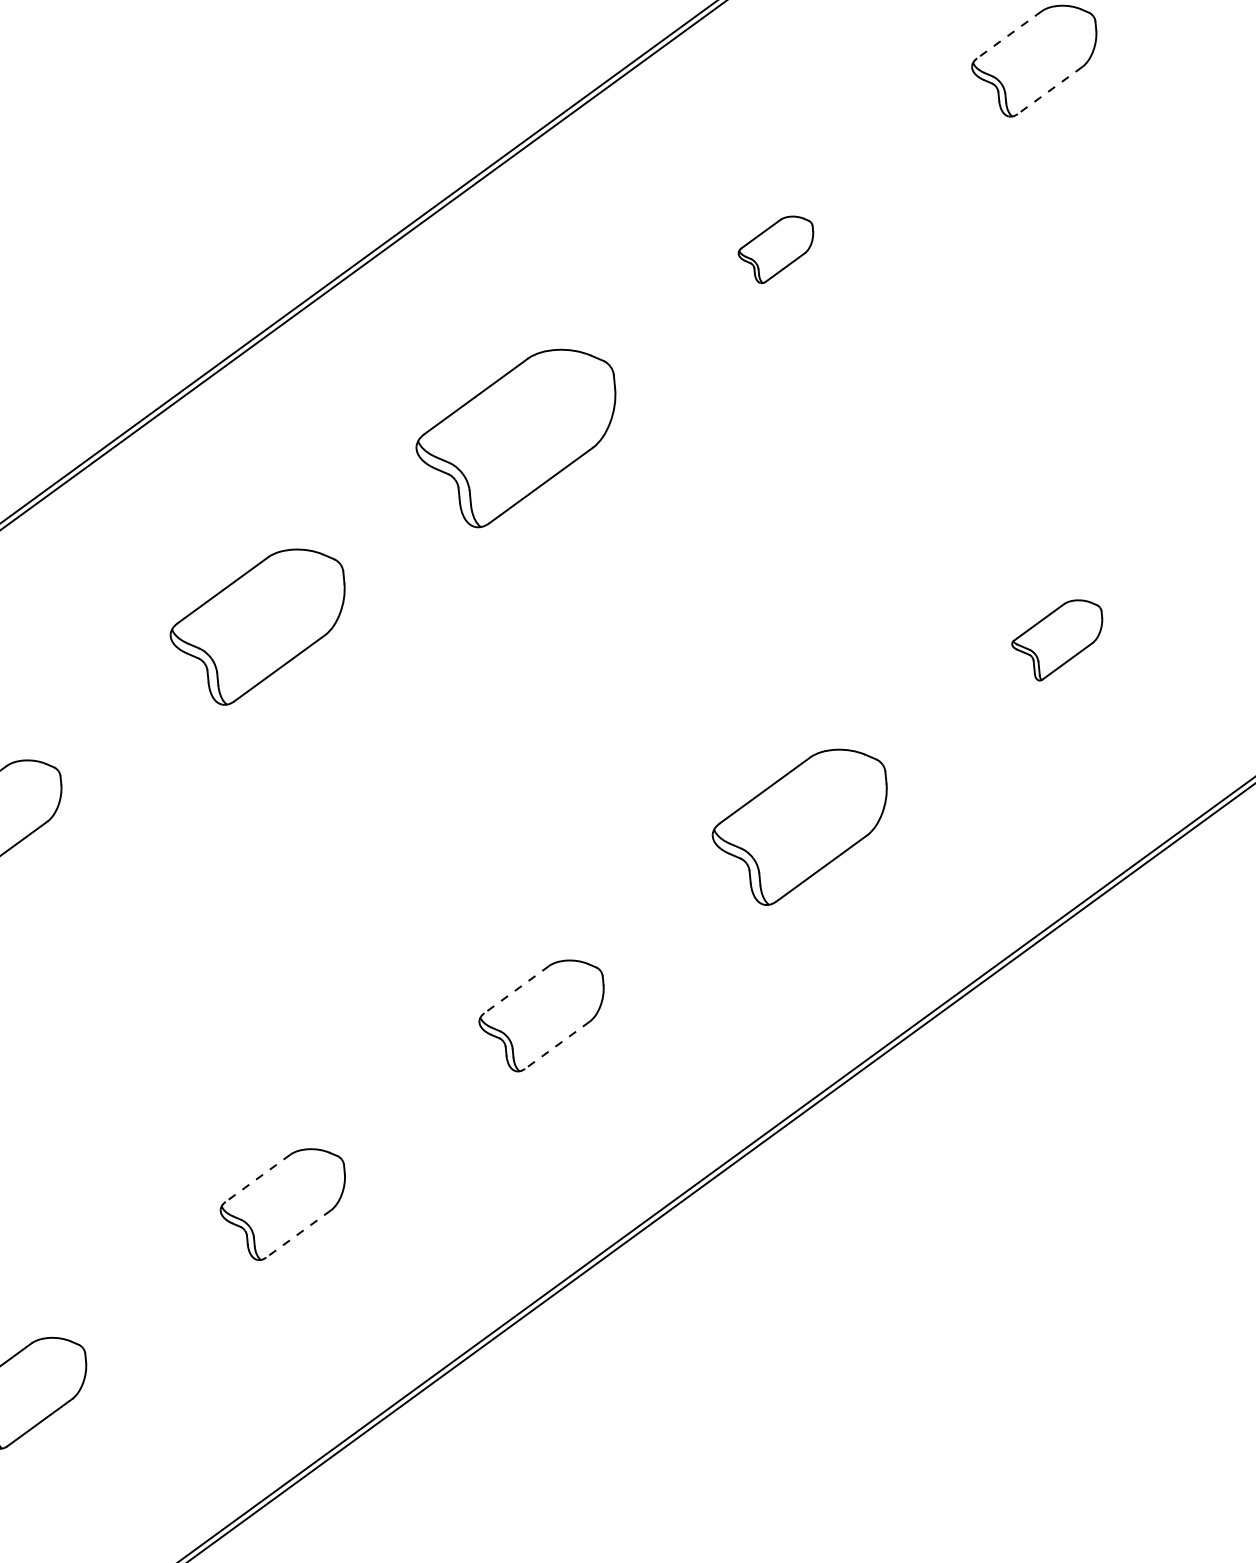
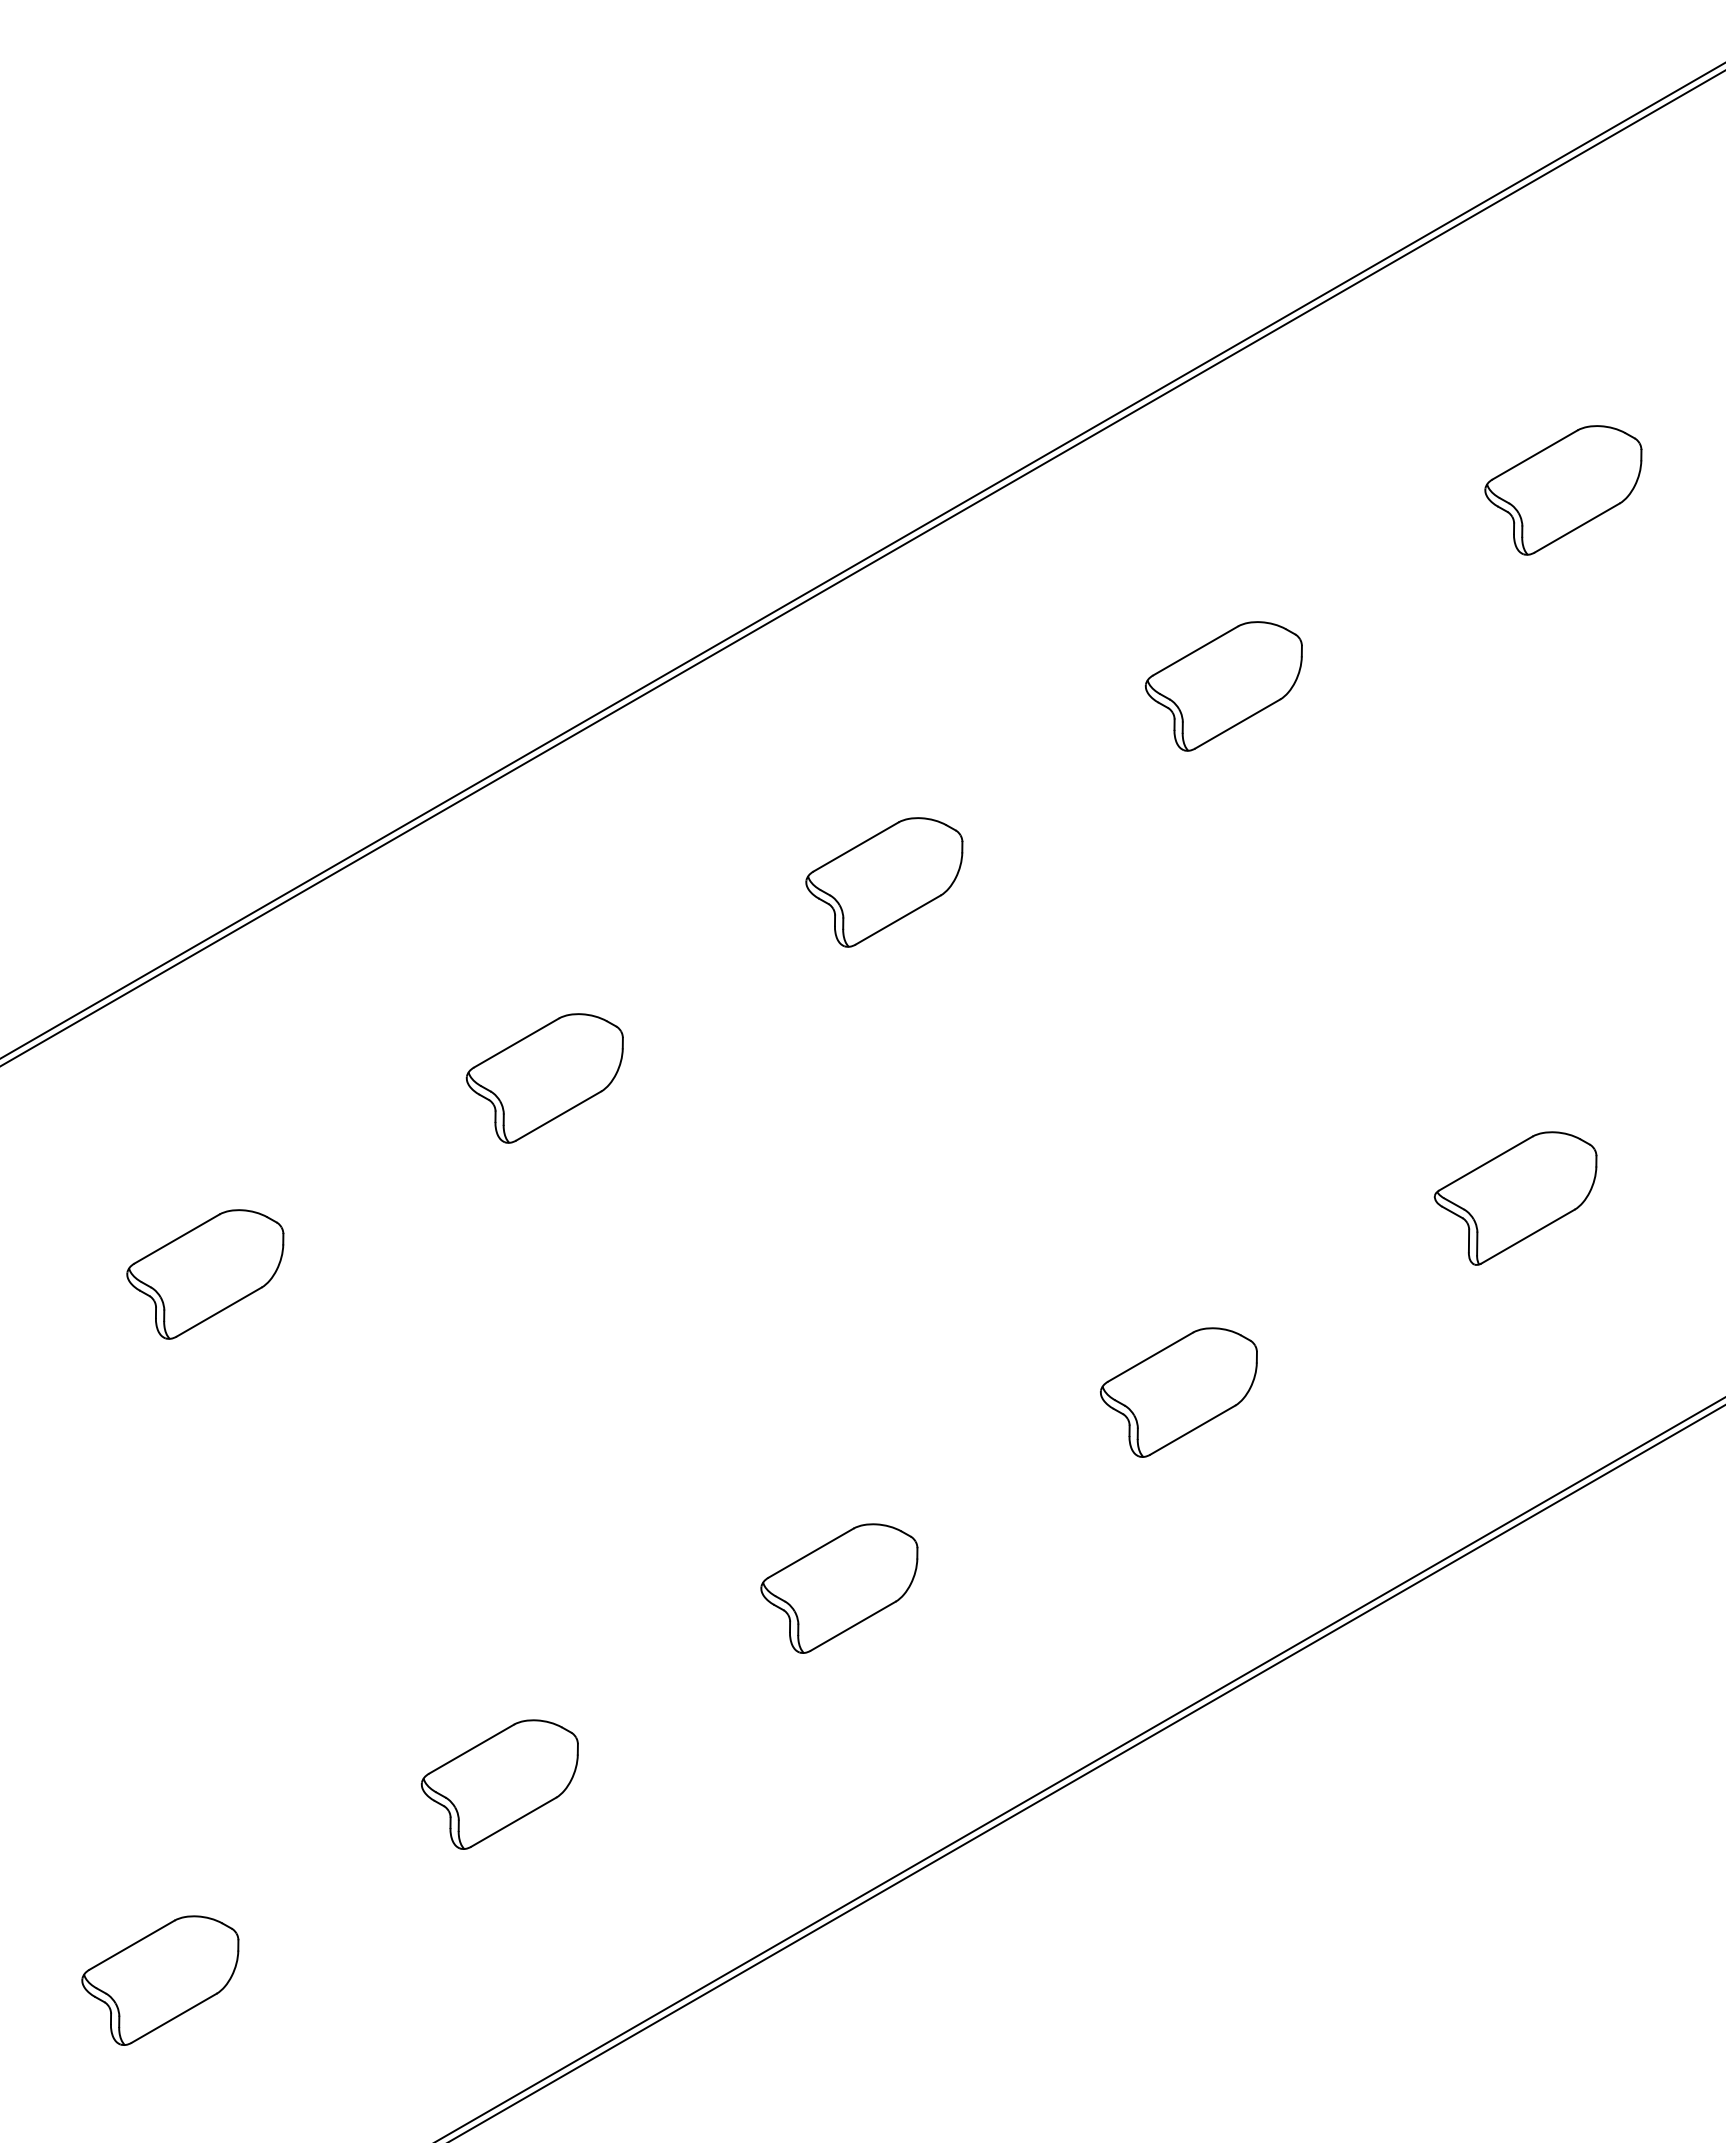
line: (1009, 35) -> (1534, 455), dashed -> solid
line: (1049, 90) -> (1576, 528), dashed -> solid
part: (776, 249) -> (1223, 686), size x1.67
part: (518, 438) -> (884, 882), size x0.62
part: (259, 627) -> (544, 1078), size x0.71
part: (1058, 640) -> (1515, 1198), size x1.43
part: (801, 827) -> (1178, 1392), size x0.71
line: (516, 989) -> (810, 1553), dashed -> solid
line: (556, 1045) -> (852, 1626), dashed -> solid
line: (258, 1178) -> (471, 1749), dashed -> solid
line: (298, 1234) -> (513, 1822), dashed -> solid

